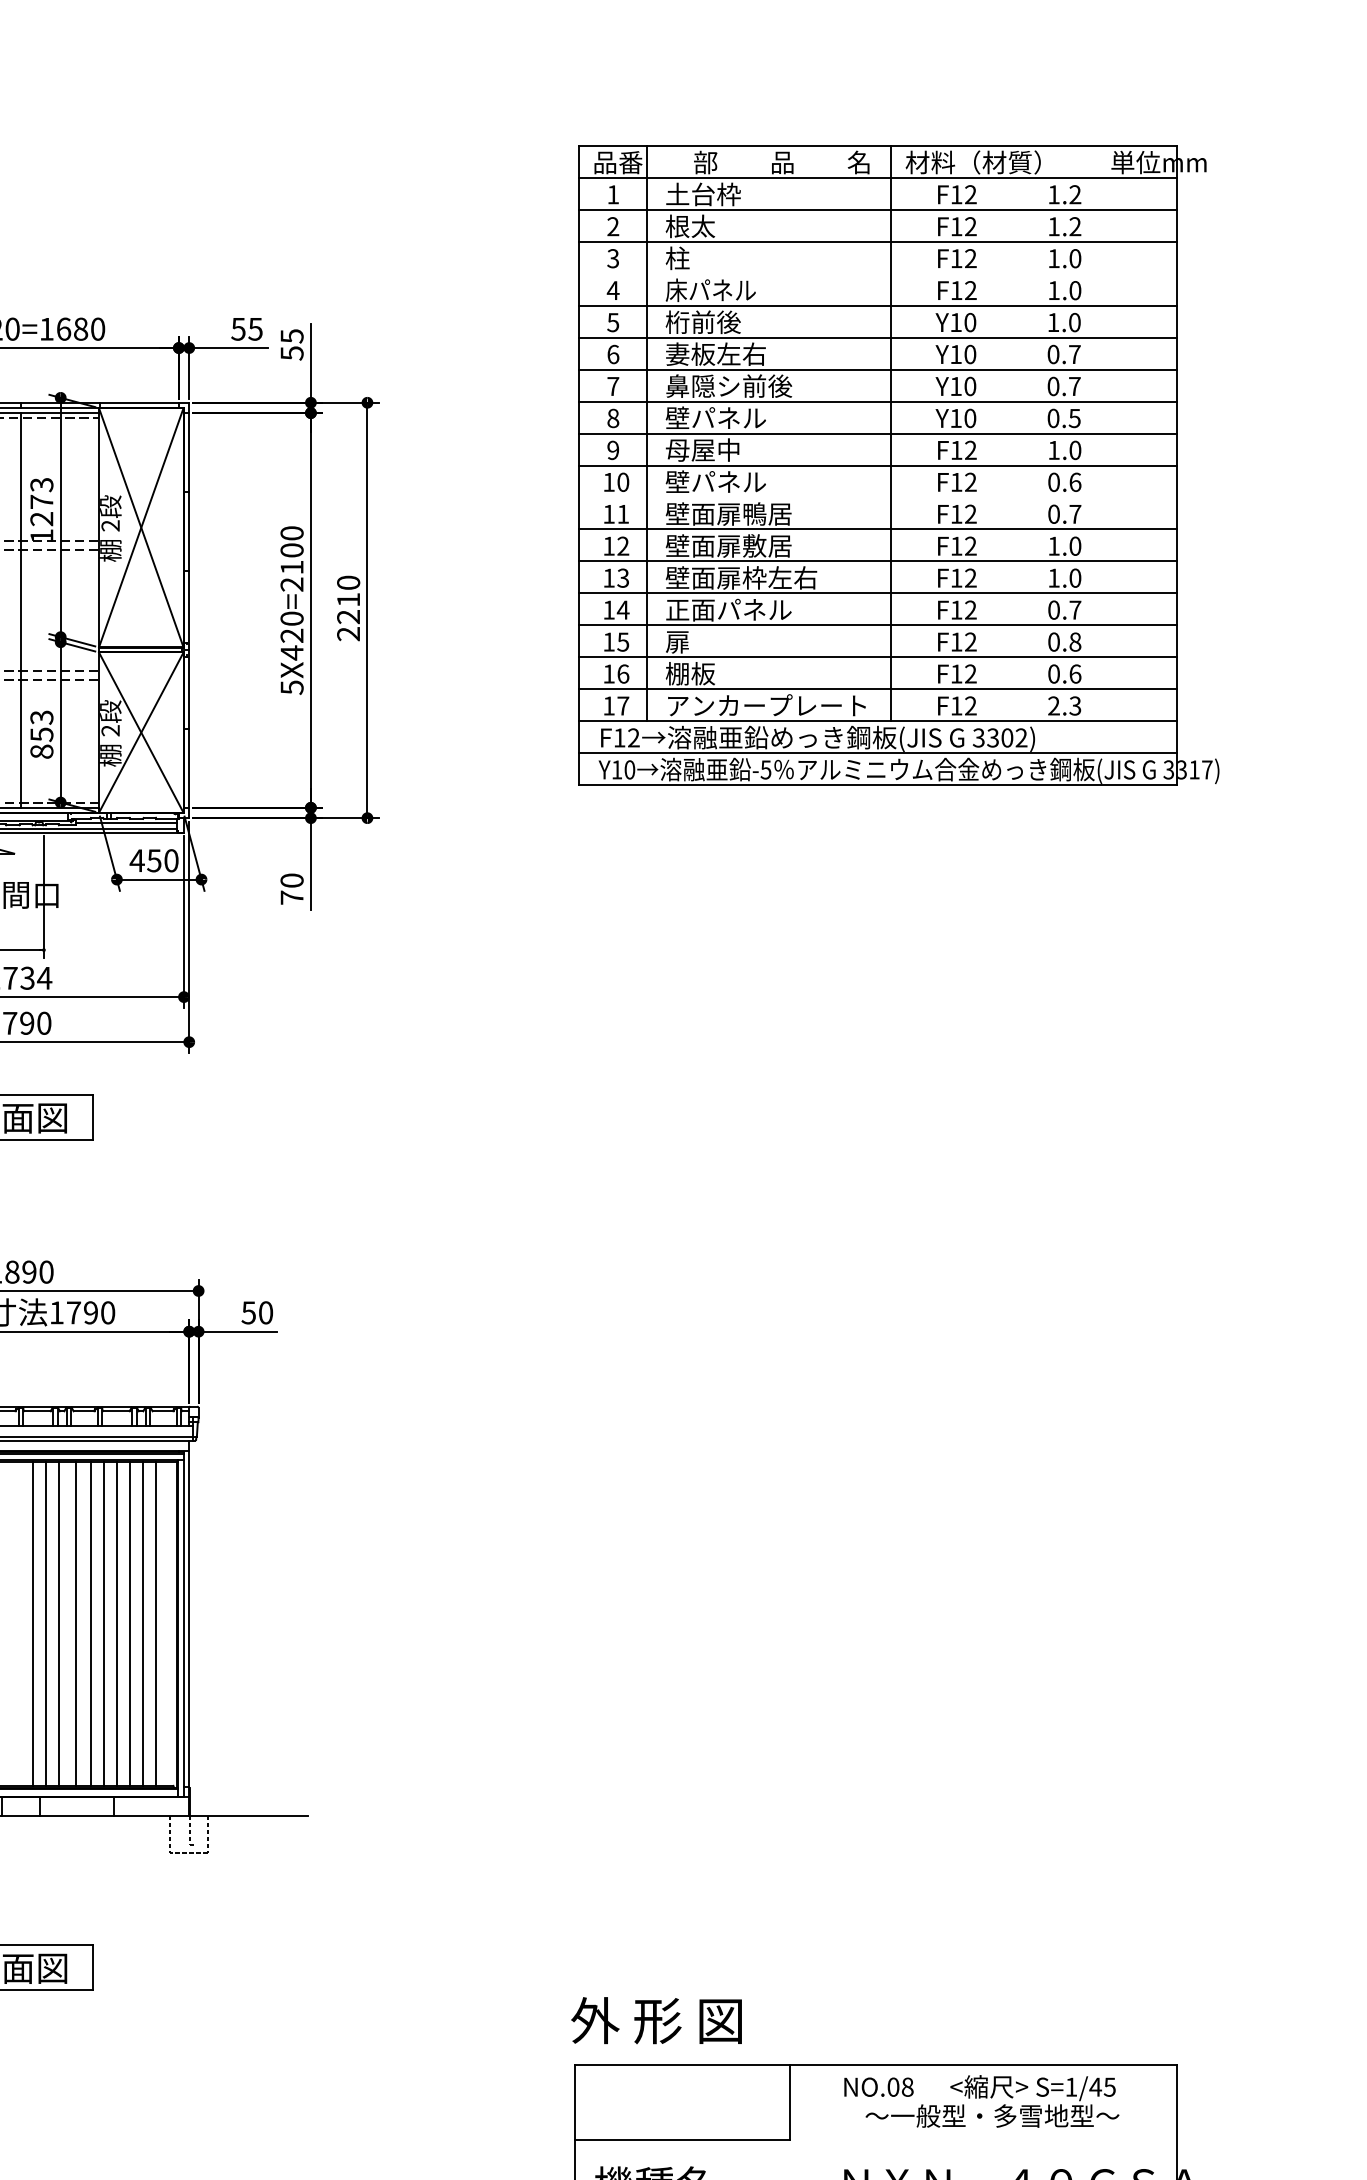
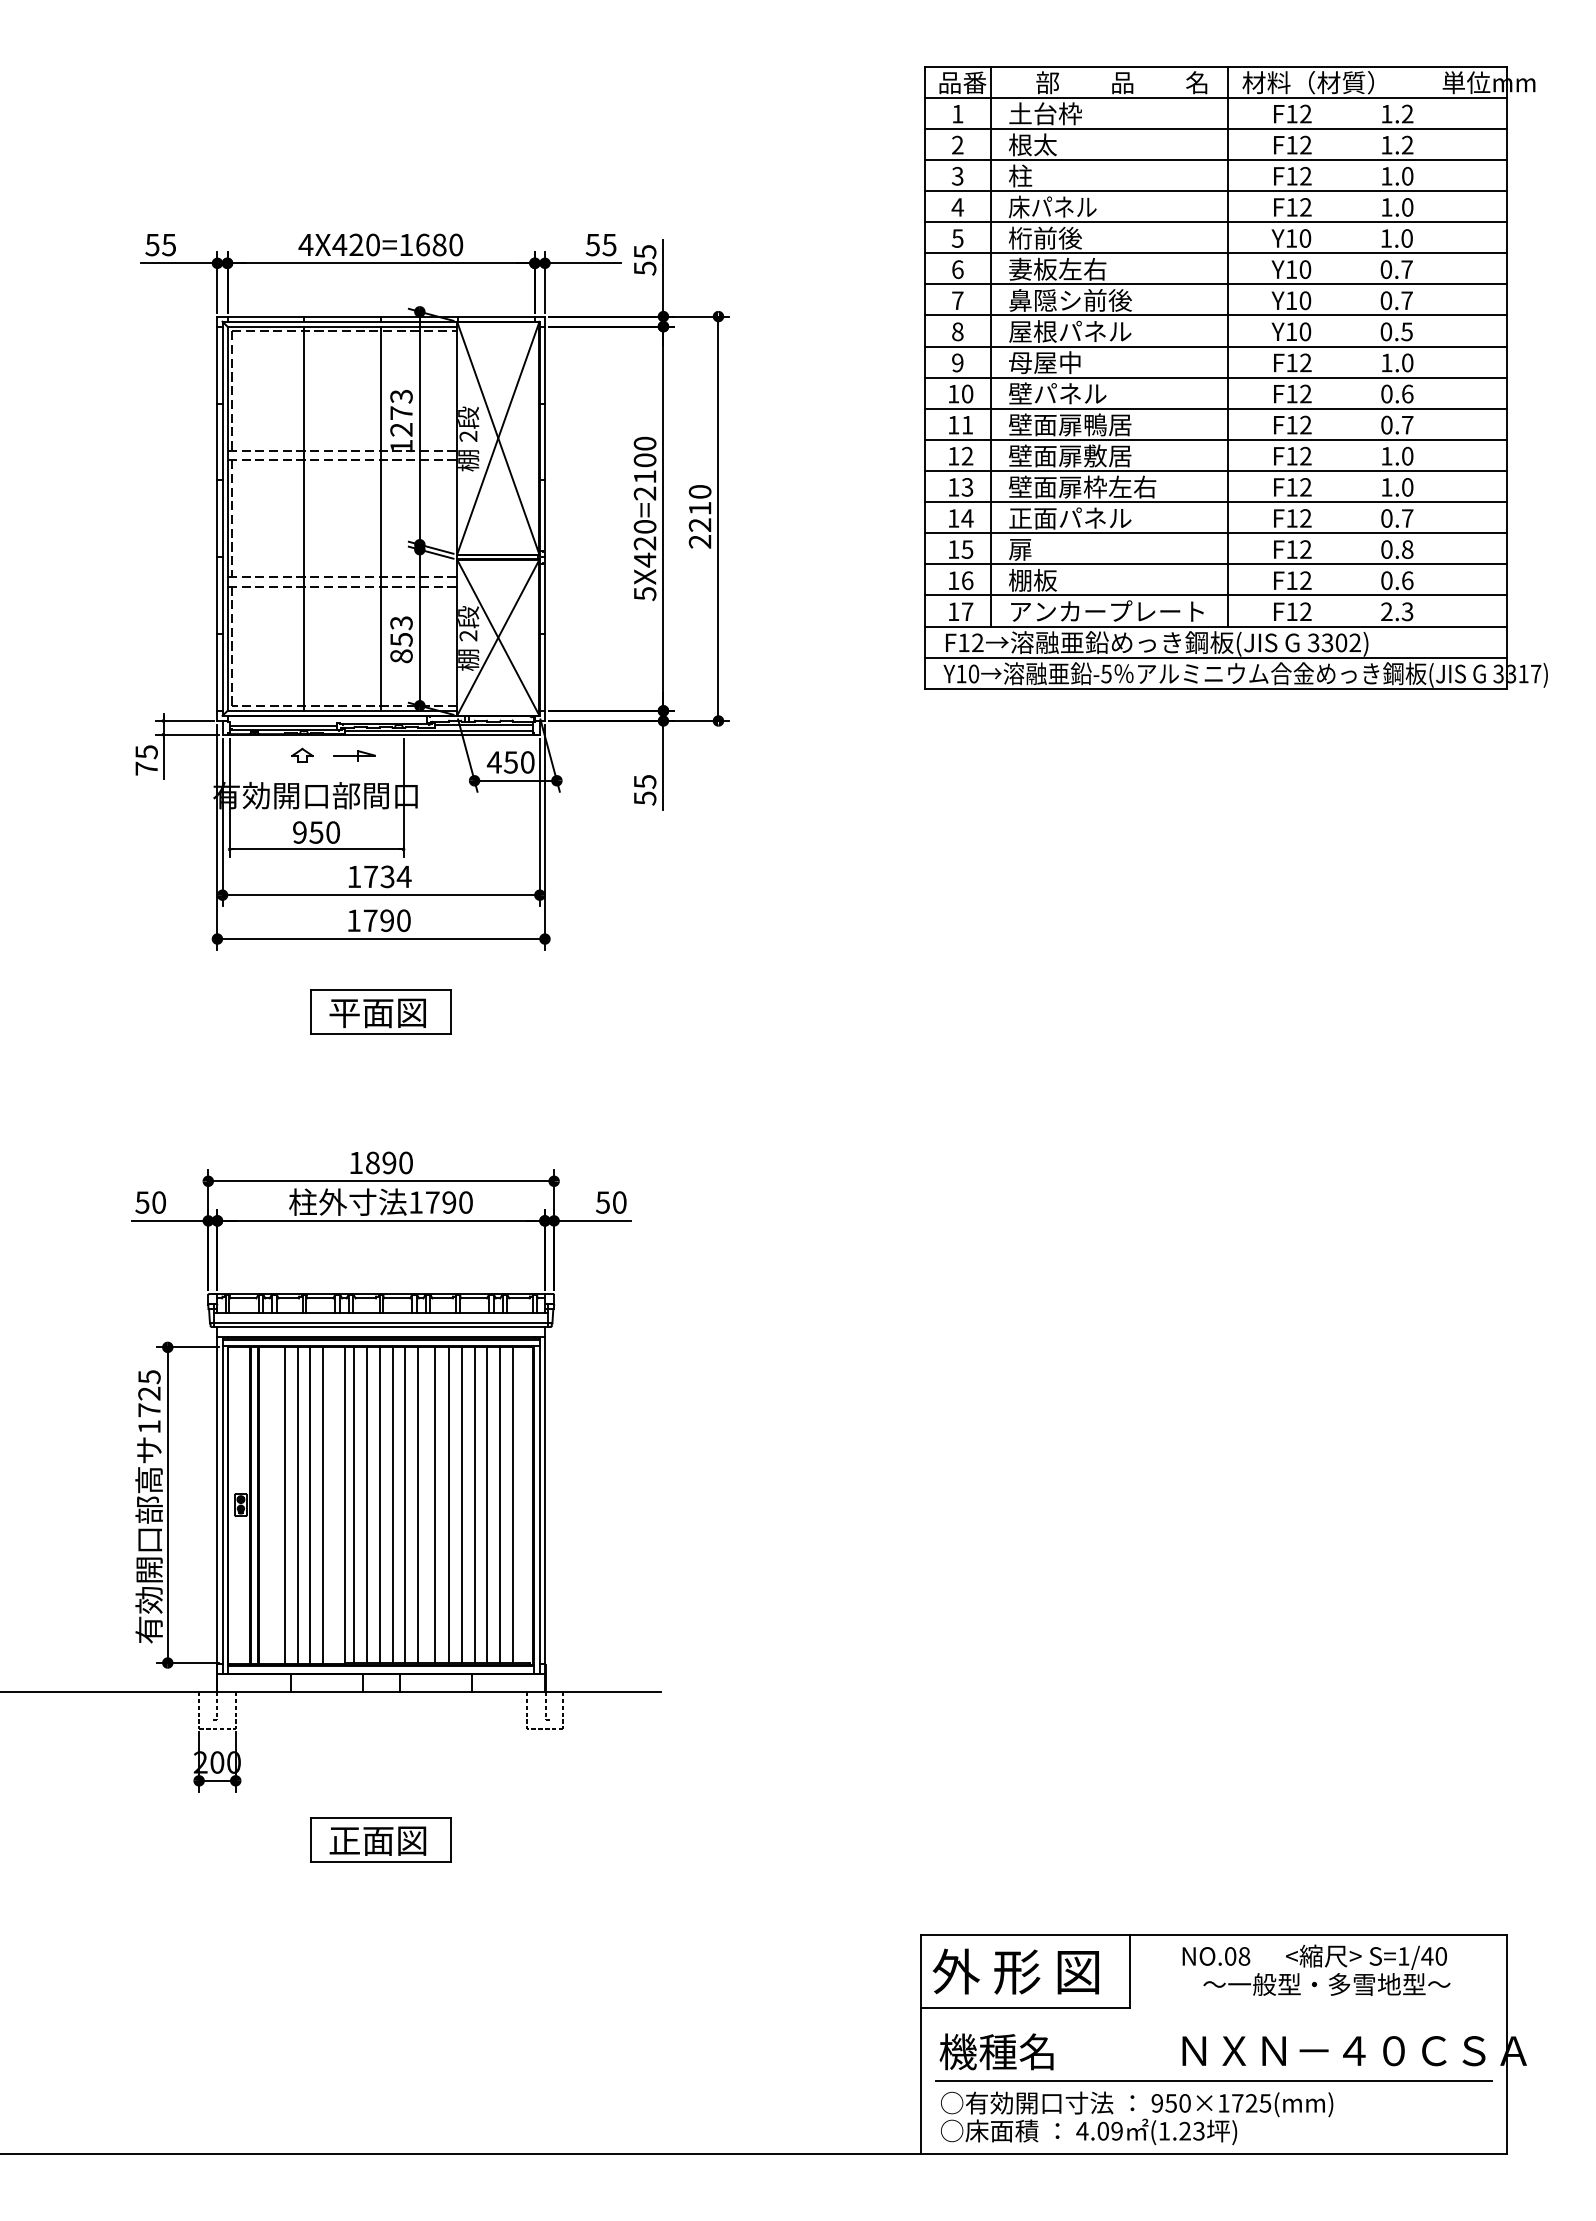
line: (878, 274) -> (1215, 191), added
text: (729, 418) -> (1070, 331), 壁パネル -> 屋根パネル
line: (878, 497) -> (1215, 408), added
text: (291, 889) -> (644, 790), 70 -> 55
line: (5, 1624) -> (366, 1505), added
line: (19, 1624) -> (379, 1505), added
text: (656, 2020) -> (1015, 1971), moved
text: (1109, 2087) -> (1440, 1956), S=1/45 -> S=1/40

